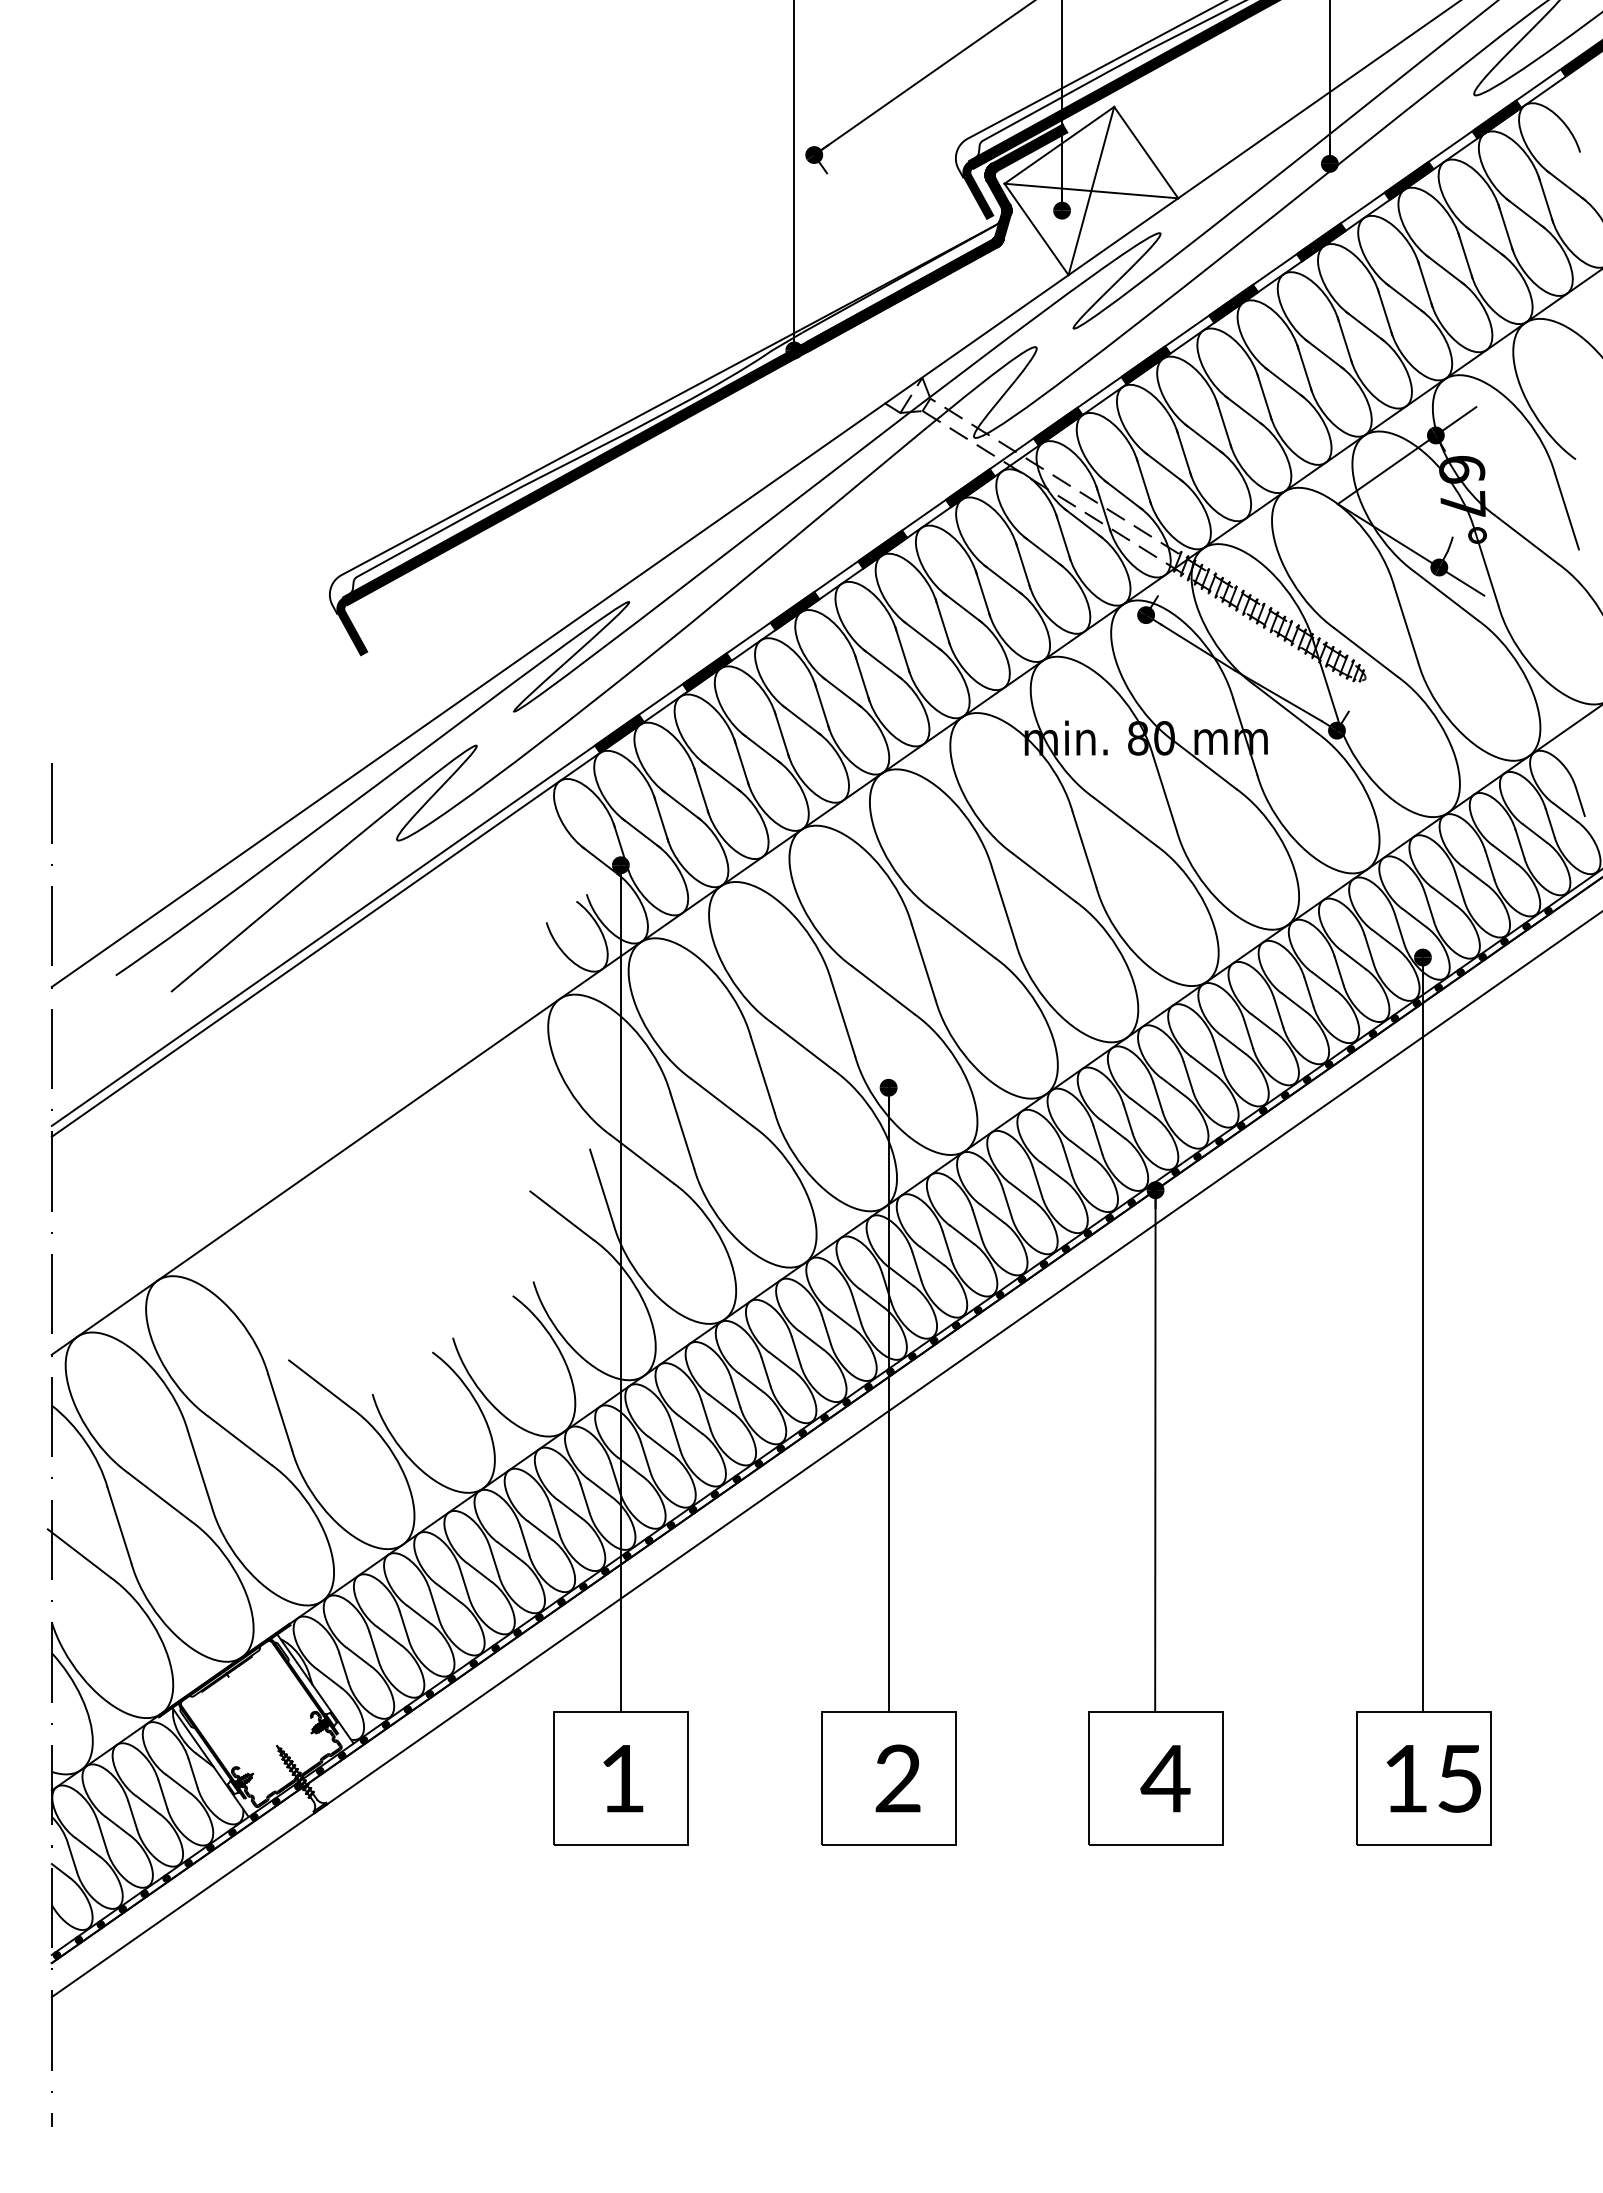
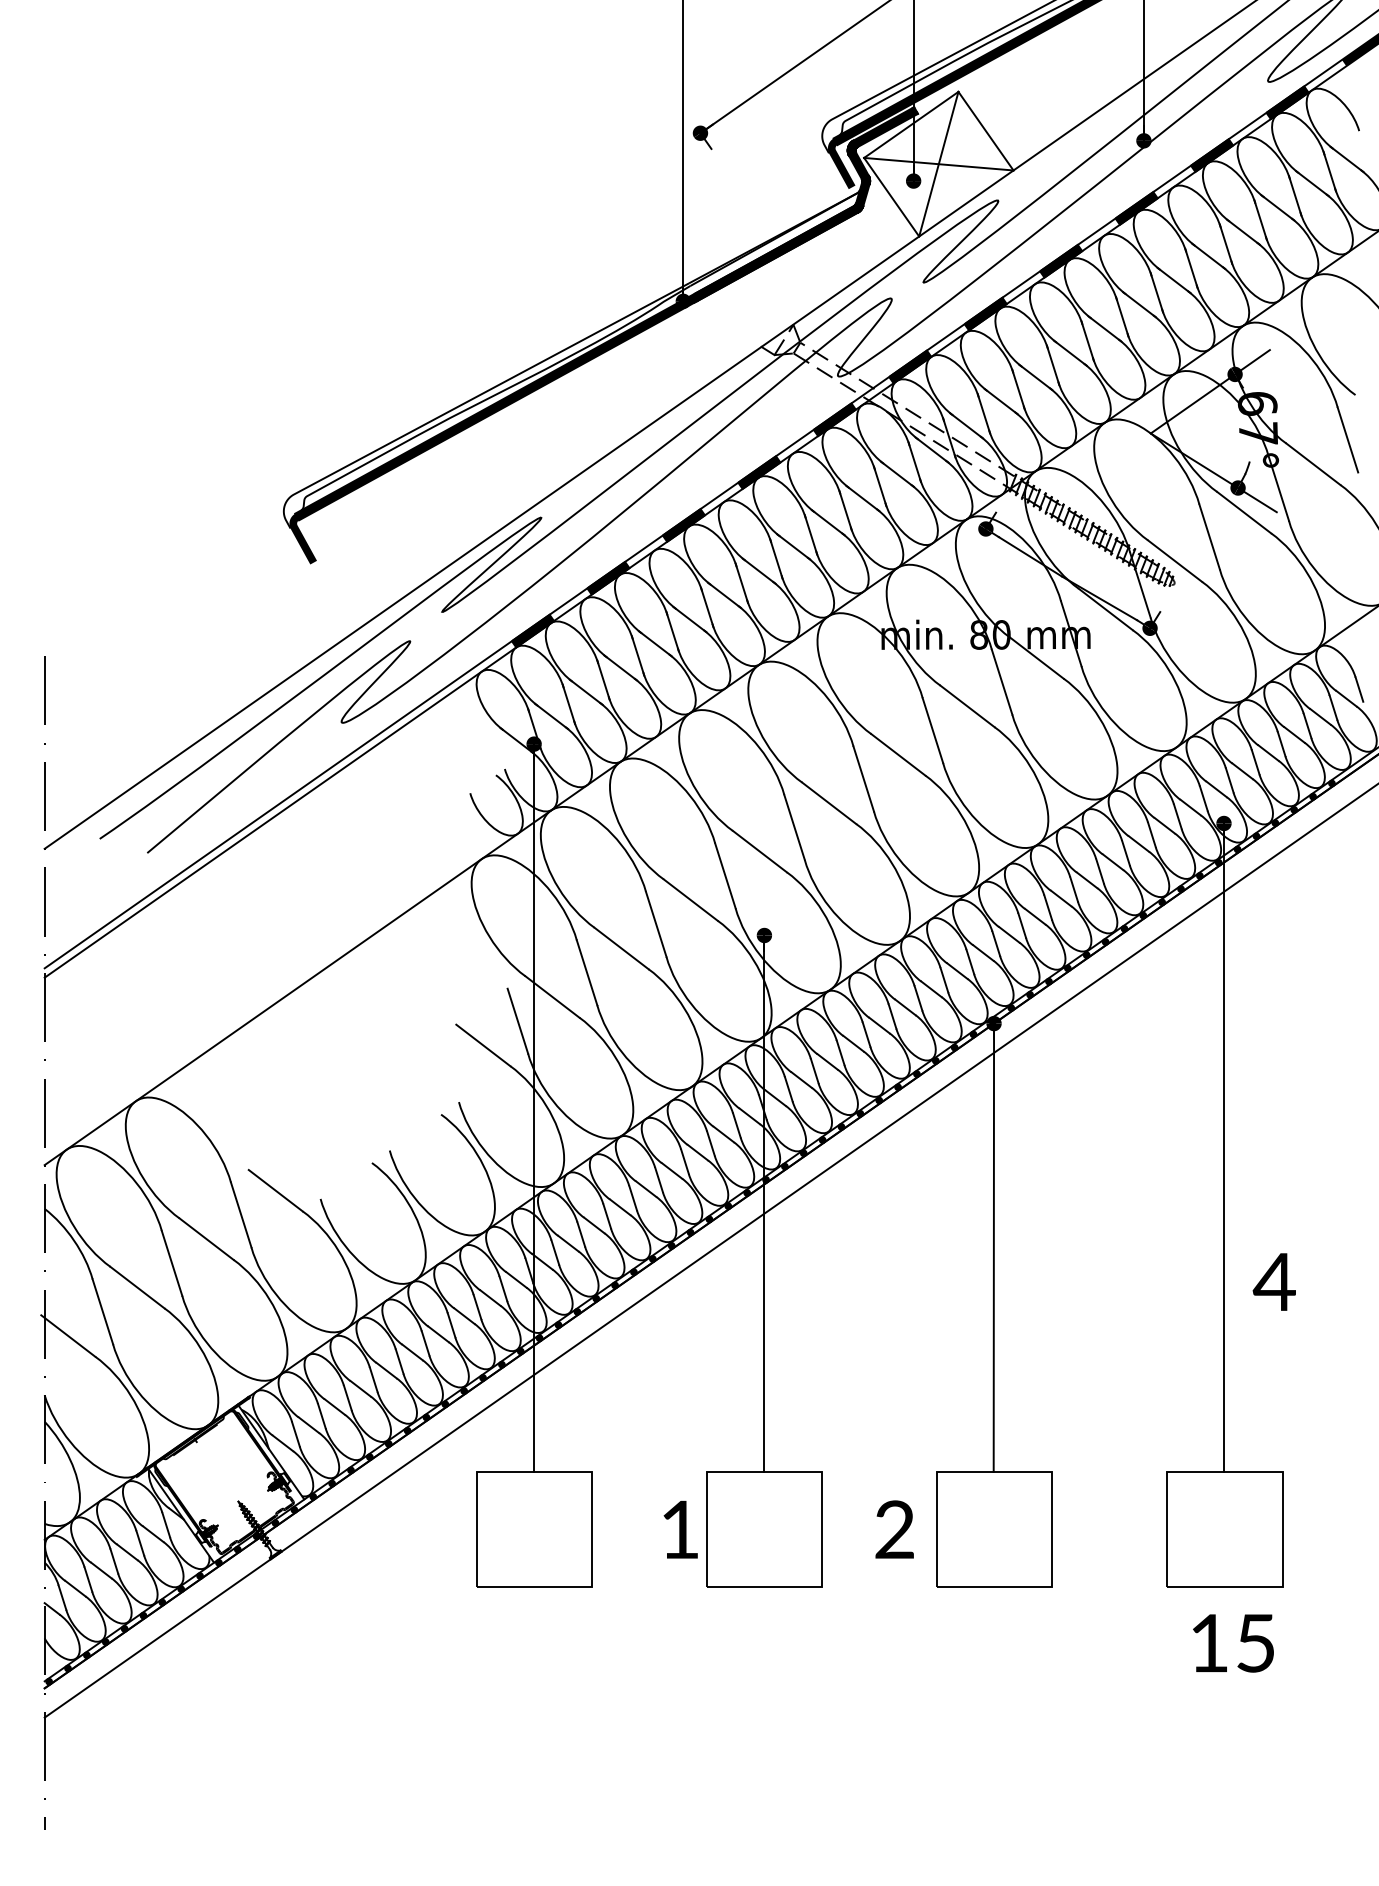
text: (623, 1778) -> (680, 1529), moved
text: (897, 1778) -> (894, 1529), moved
text: (1165, 1778) -> (1274, 1281), moved
text: (1433, 1778) -> (1233, 1643), moved

